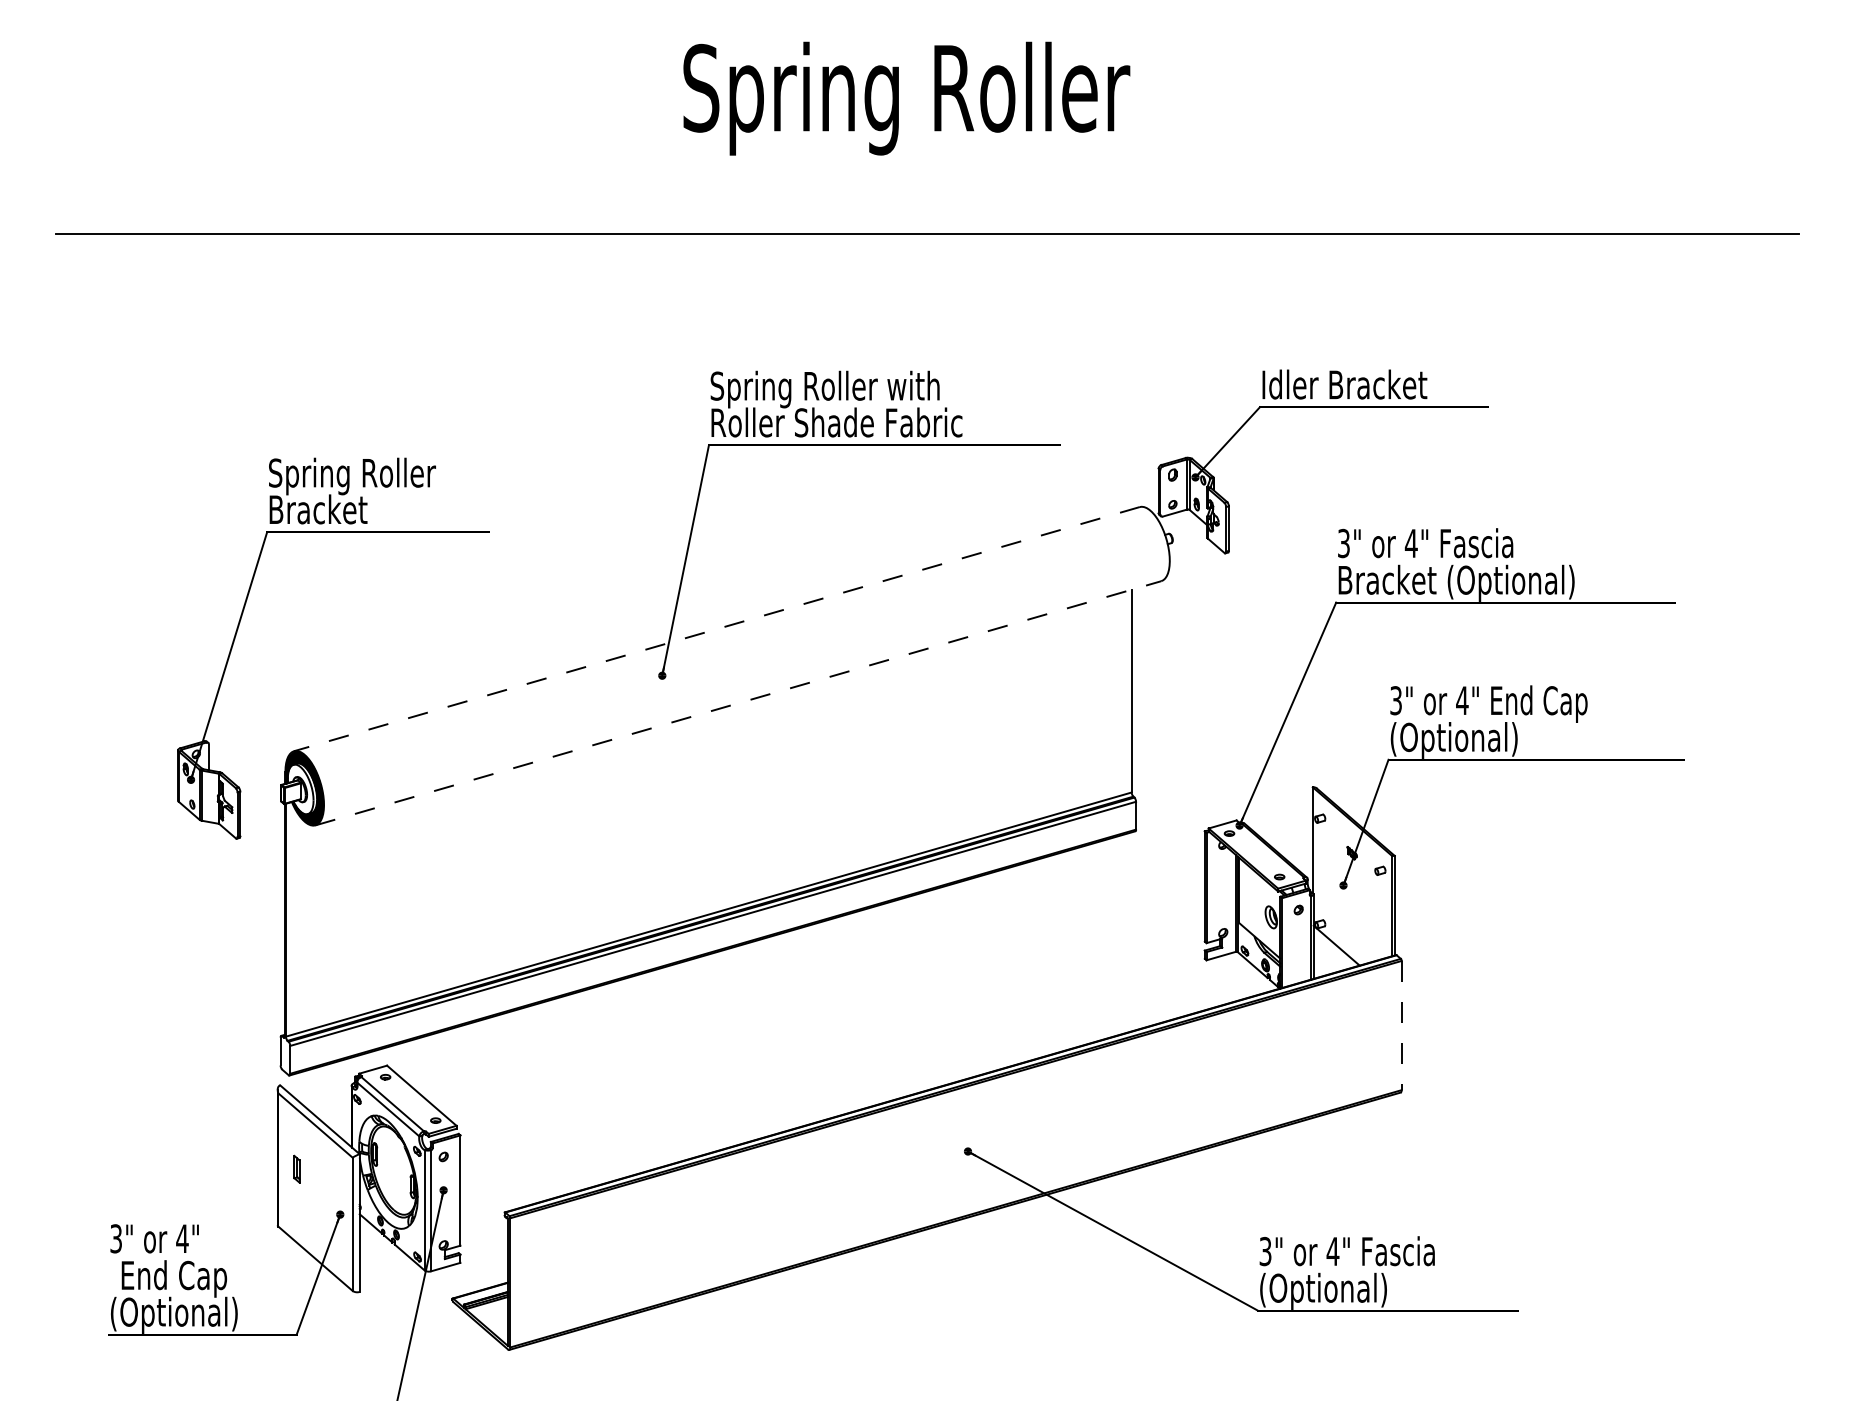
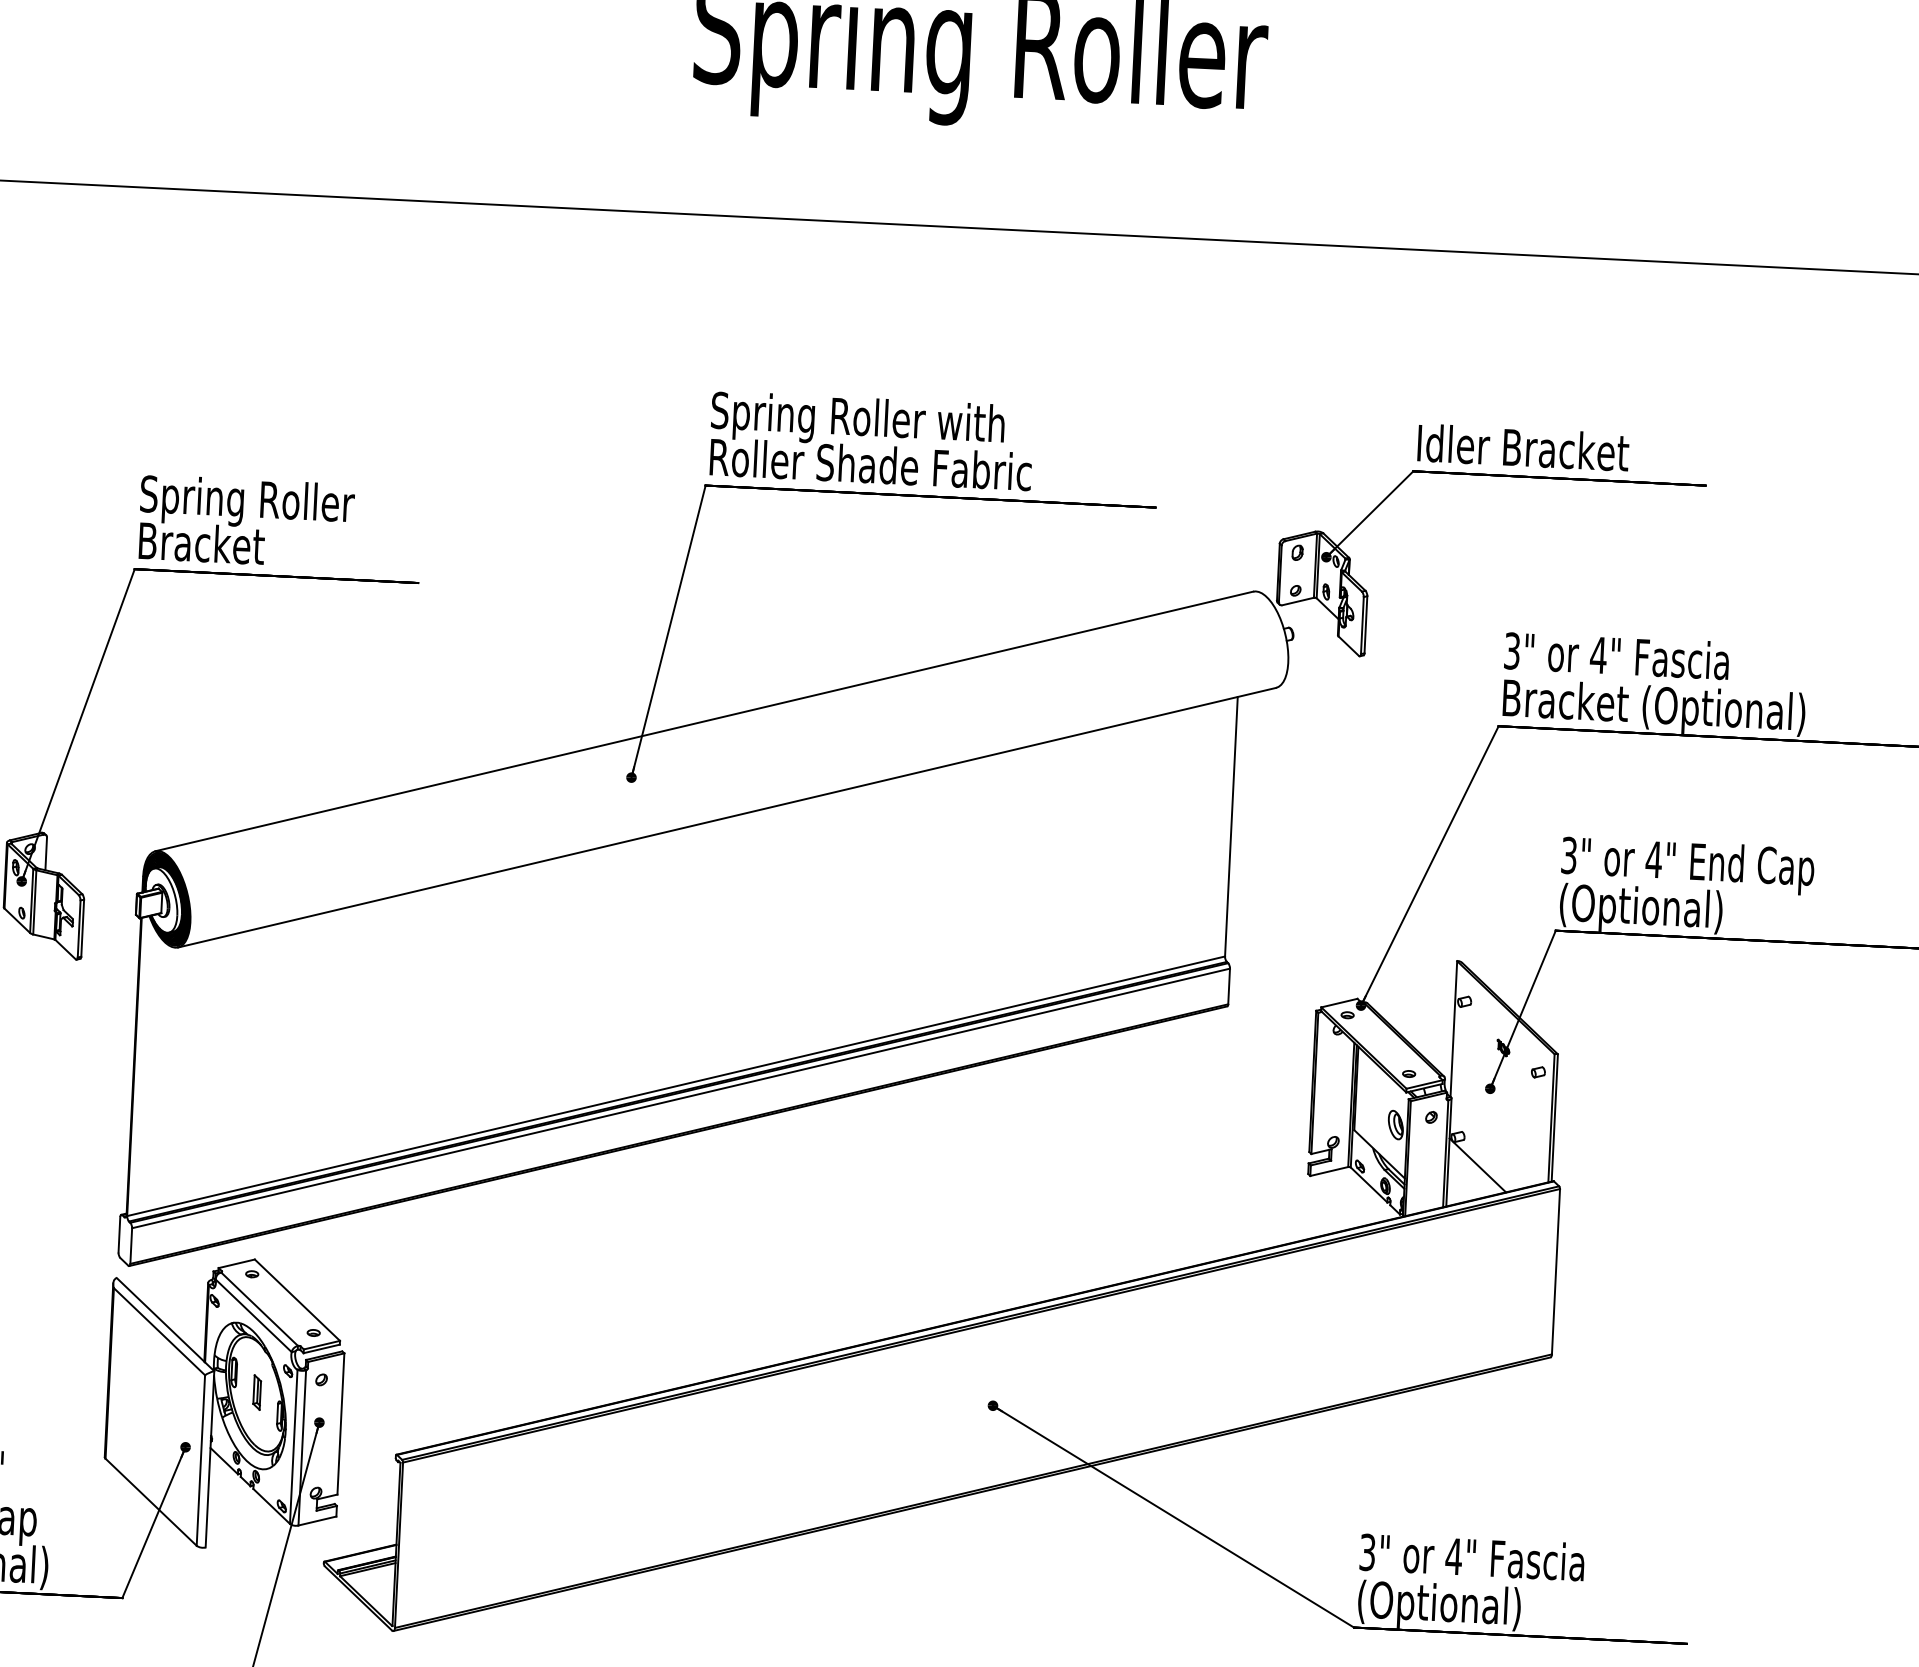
line: (716, 629) -> (703, 721), dashed -> solid
line: (738, 703) -> (727, 817), dashed -> solid
line: (1401, 1025) -> (1555, 1271), dashed -> solid
part: (296, 1168) -> (256, 1391), moved

